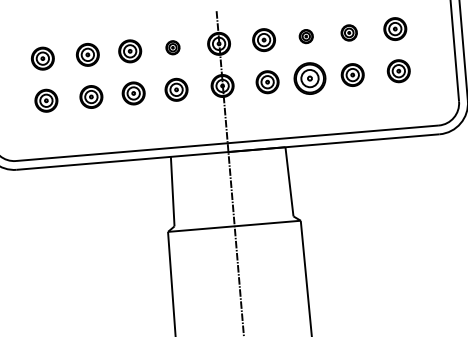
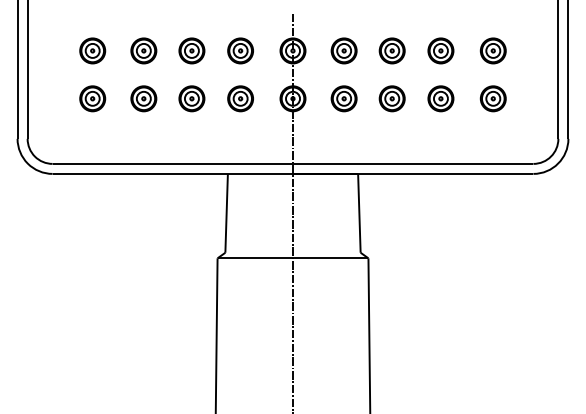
part: (348, 32) -> (440, 50), size x1.43
part: (305, 36) -> (391, 50), size x1.67
part: (172, 47) -> (240, 50), size x1.67
part: (309, 78) -> (391, 98), size x0.71

